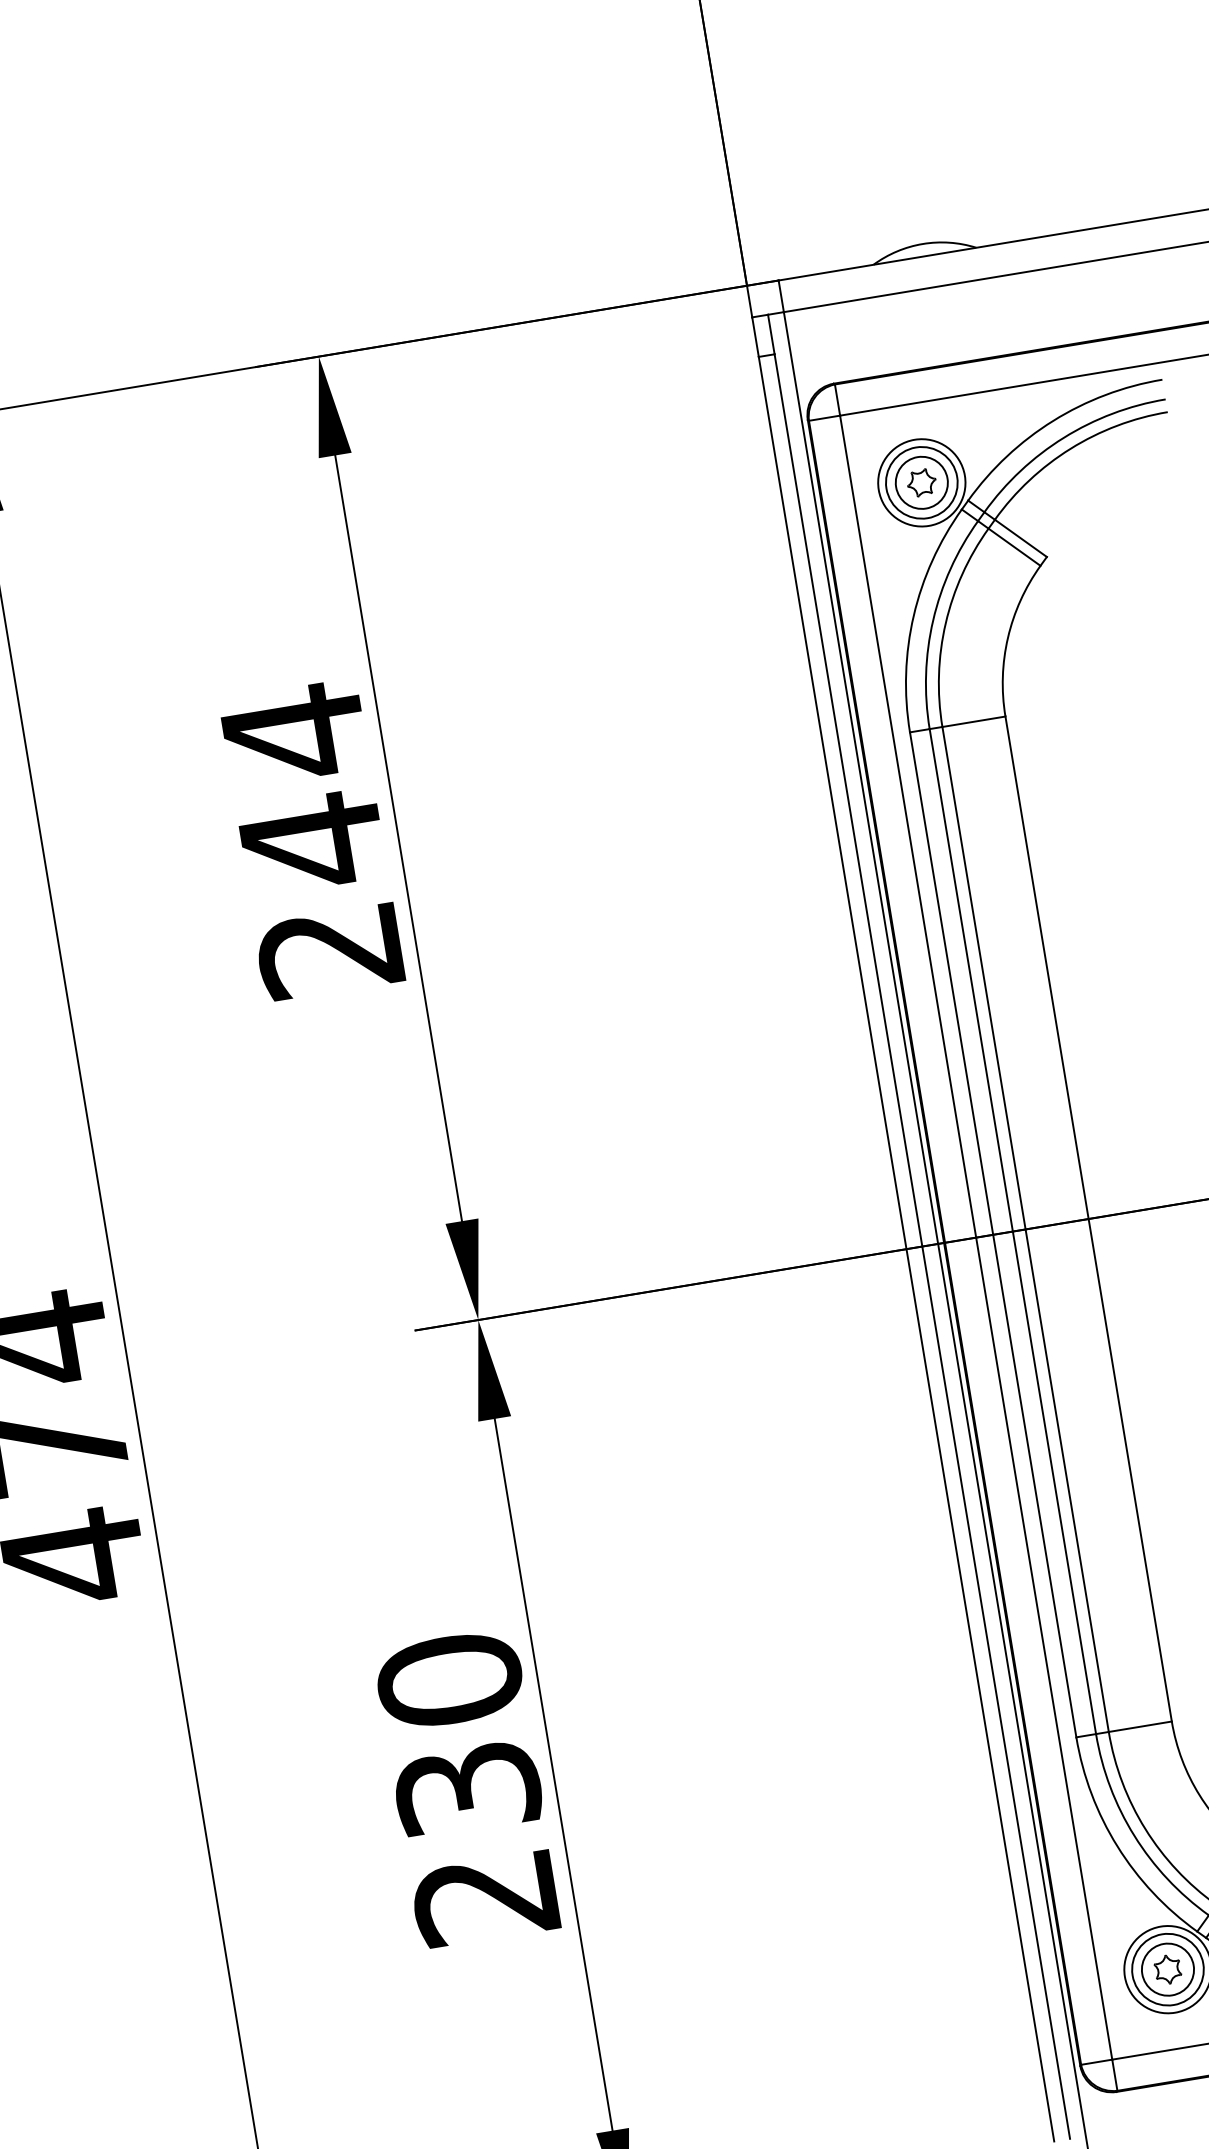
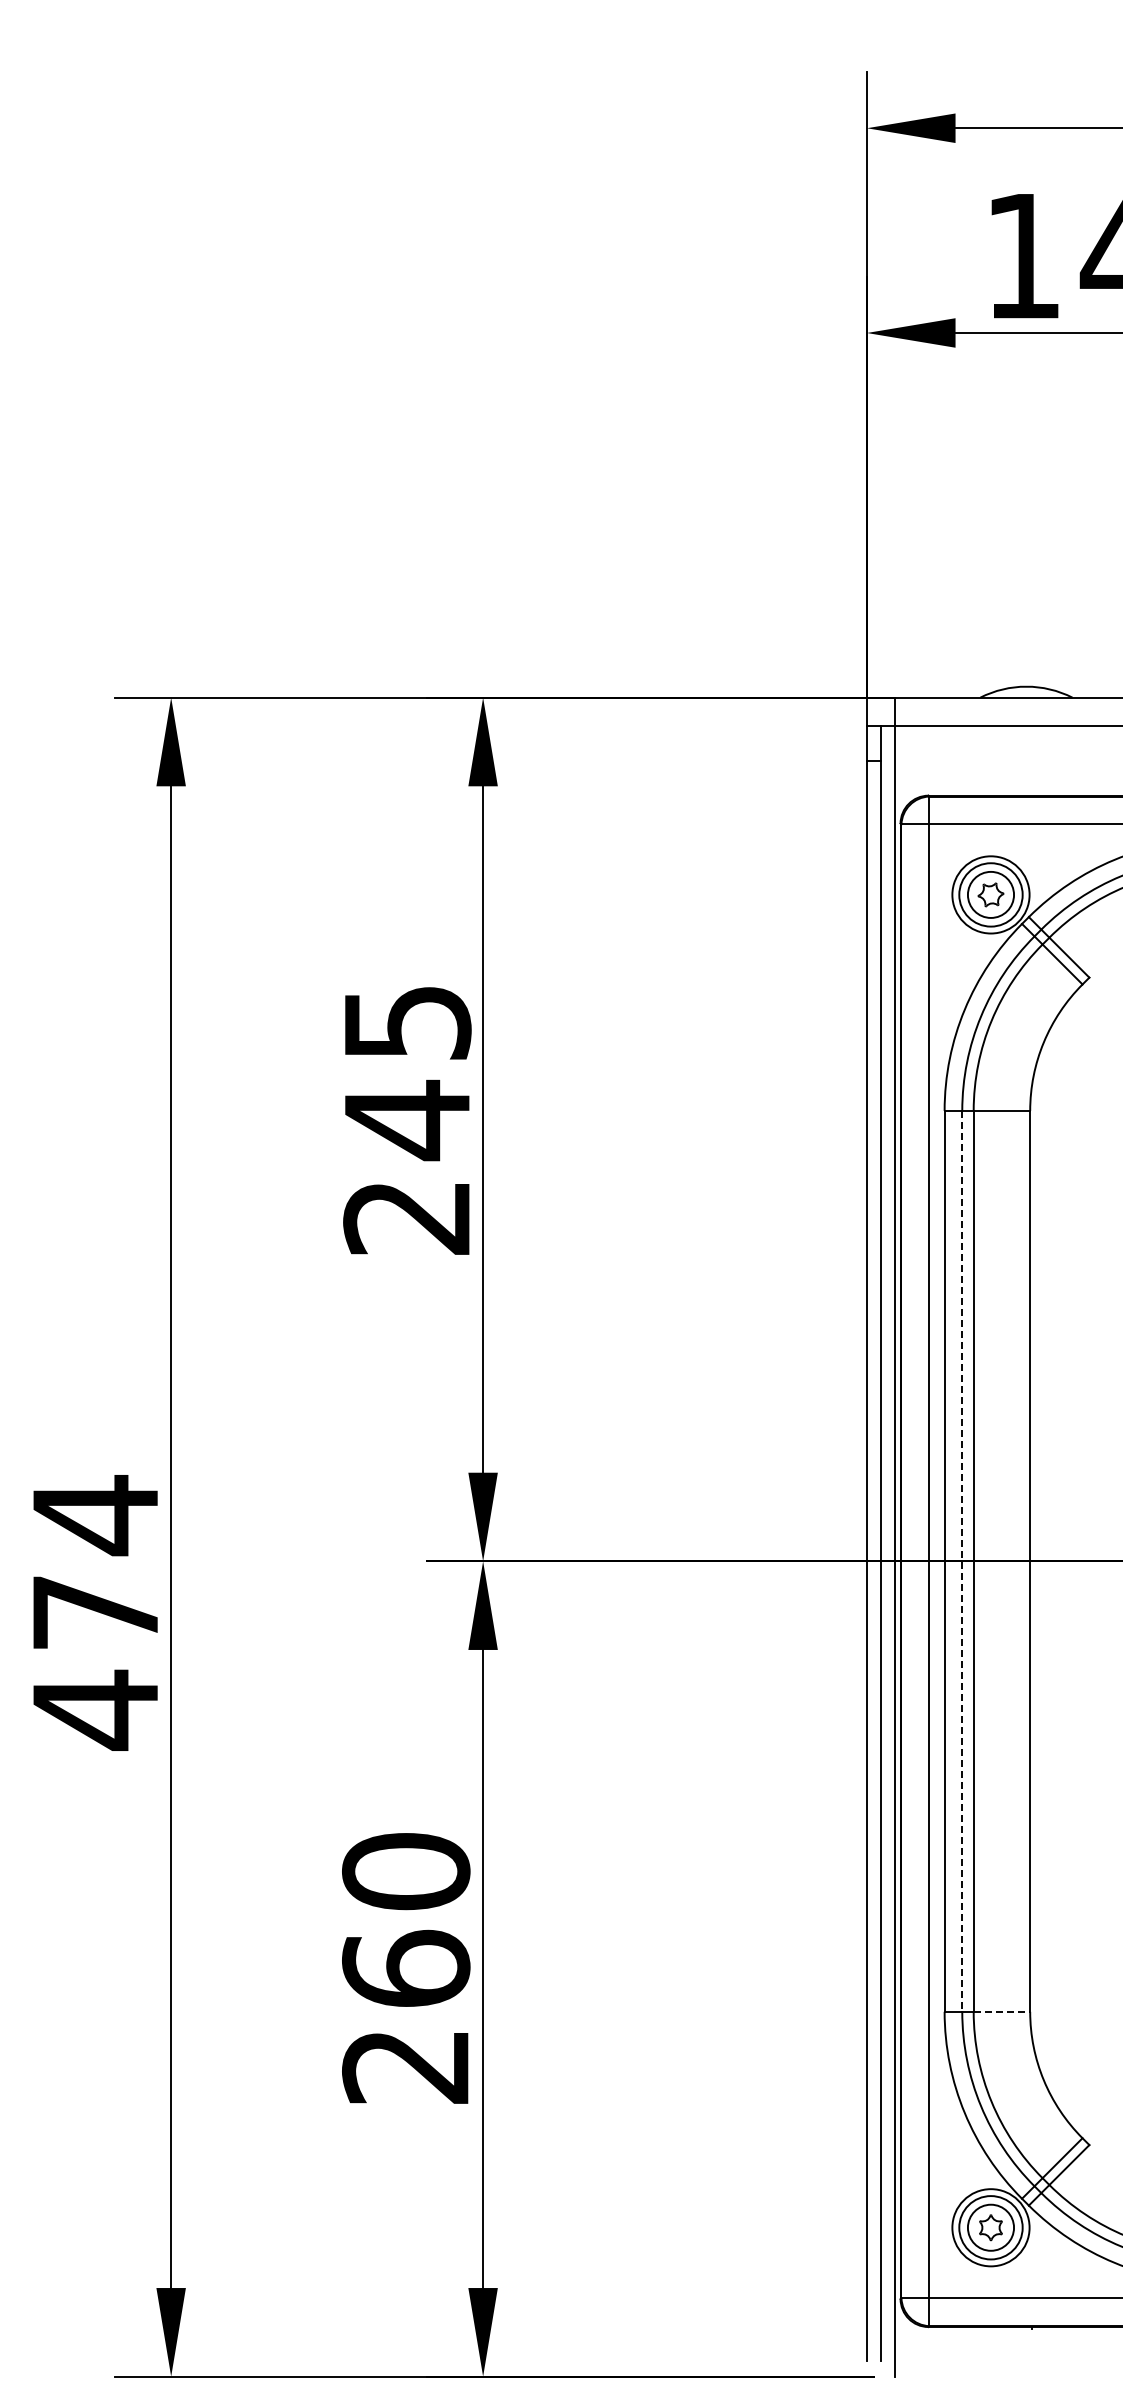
text: (295, 732) -> (408, 1022), 244 -> 245
line: (1013, 1231) -> (962, 1561), solid -> dashed
line: (1140, 1726) -> (1002, 2011), solid -> dashed
text: (467, 1787) -> (406, 1967), 230 -> 260

